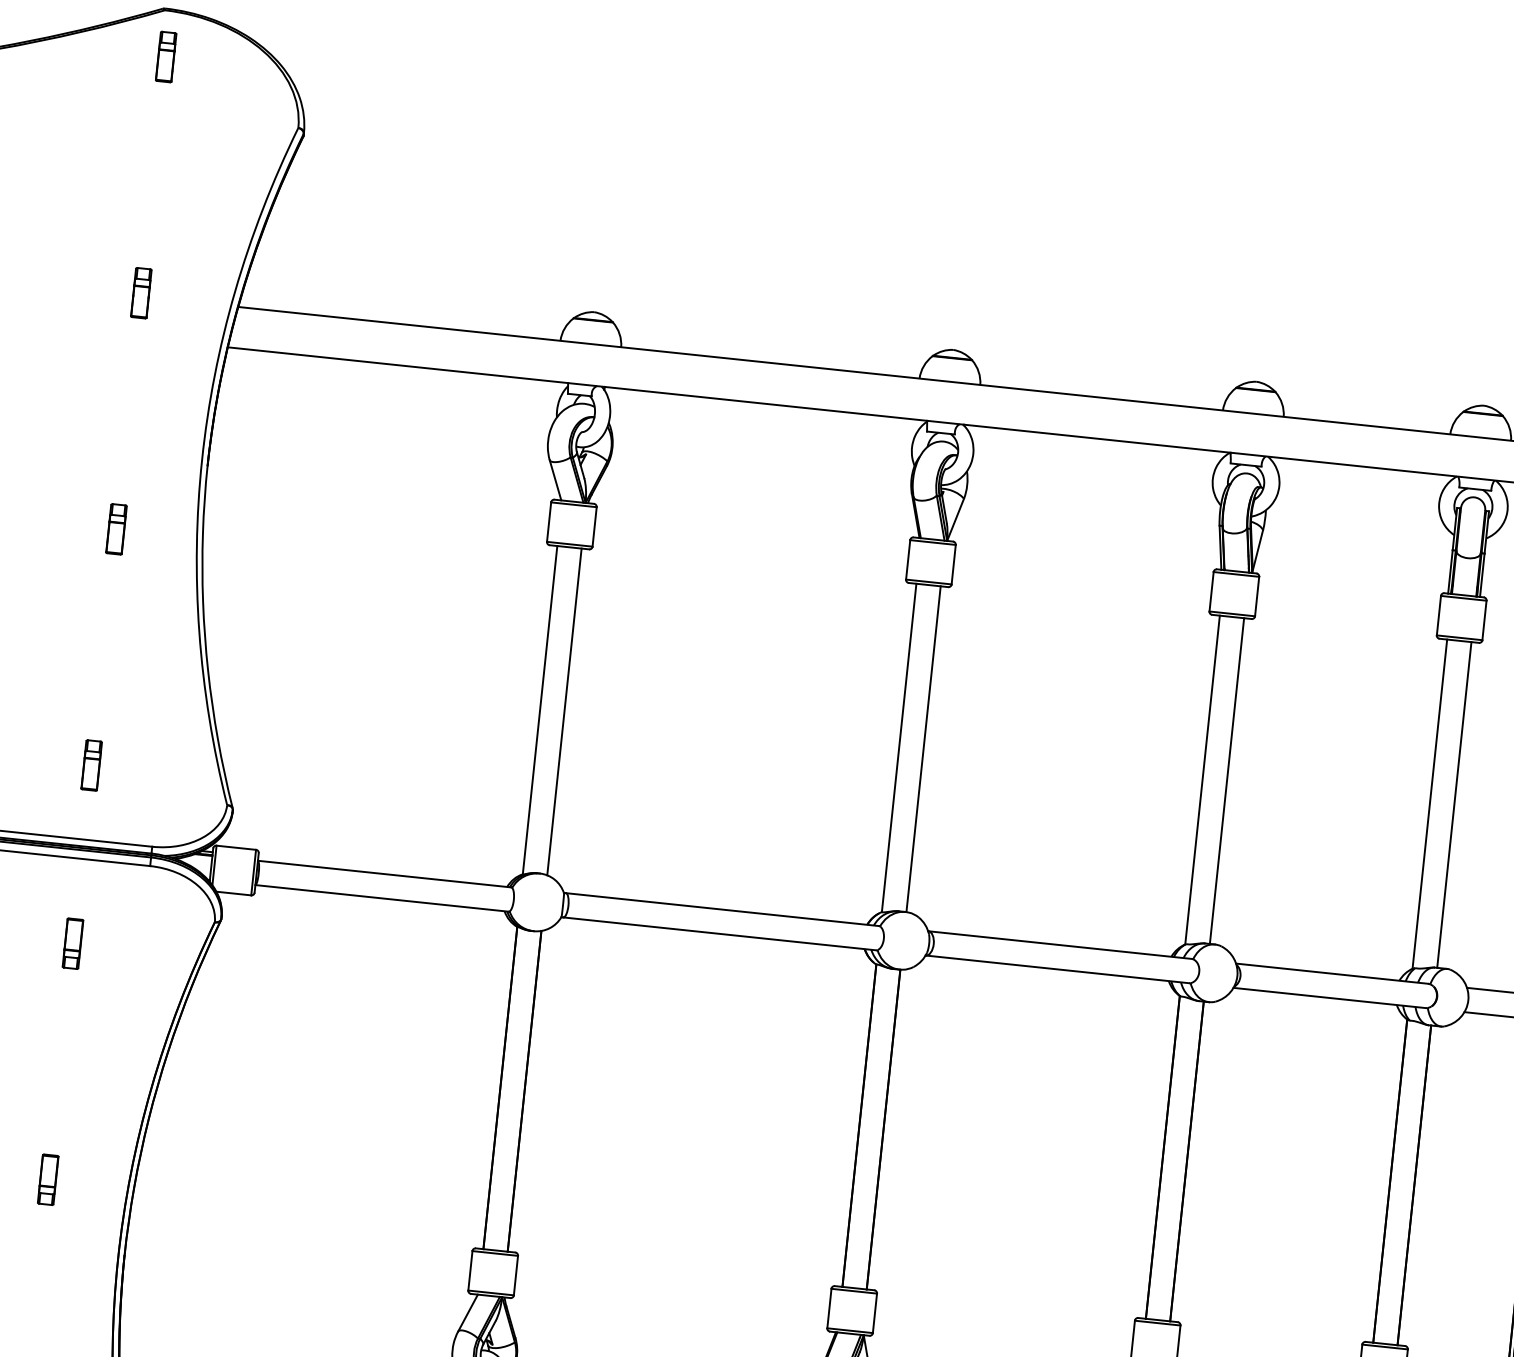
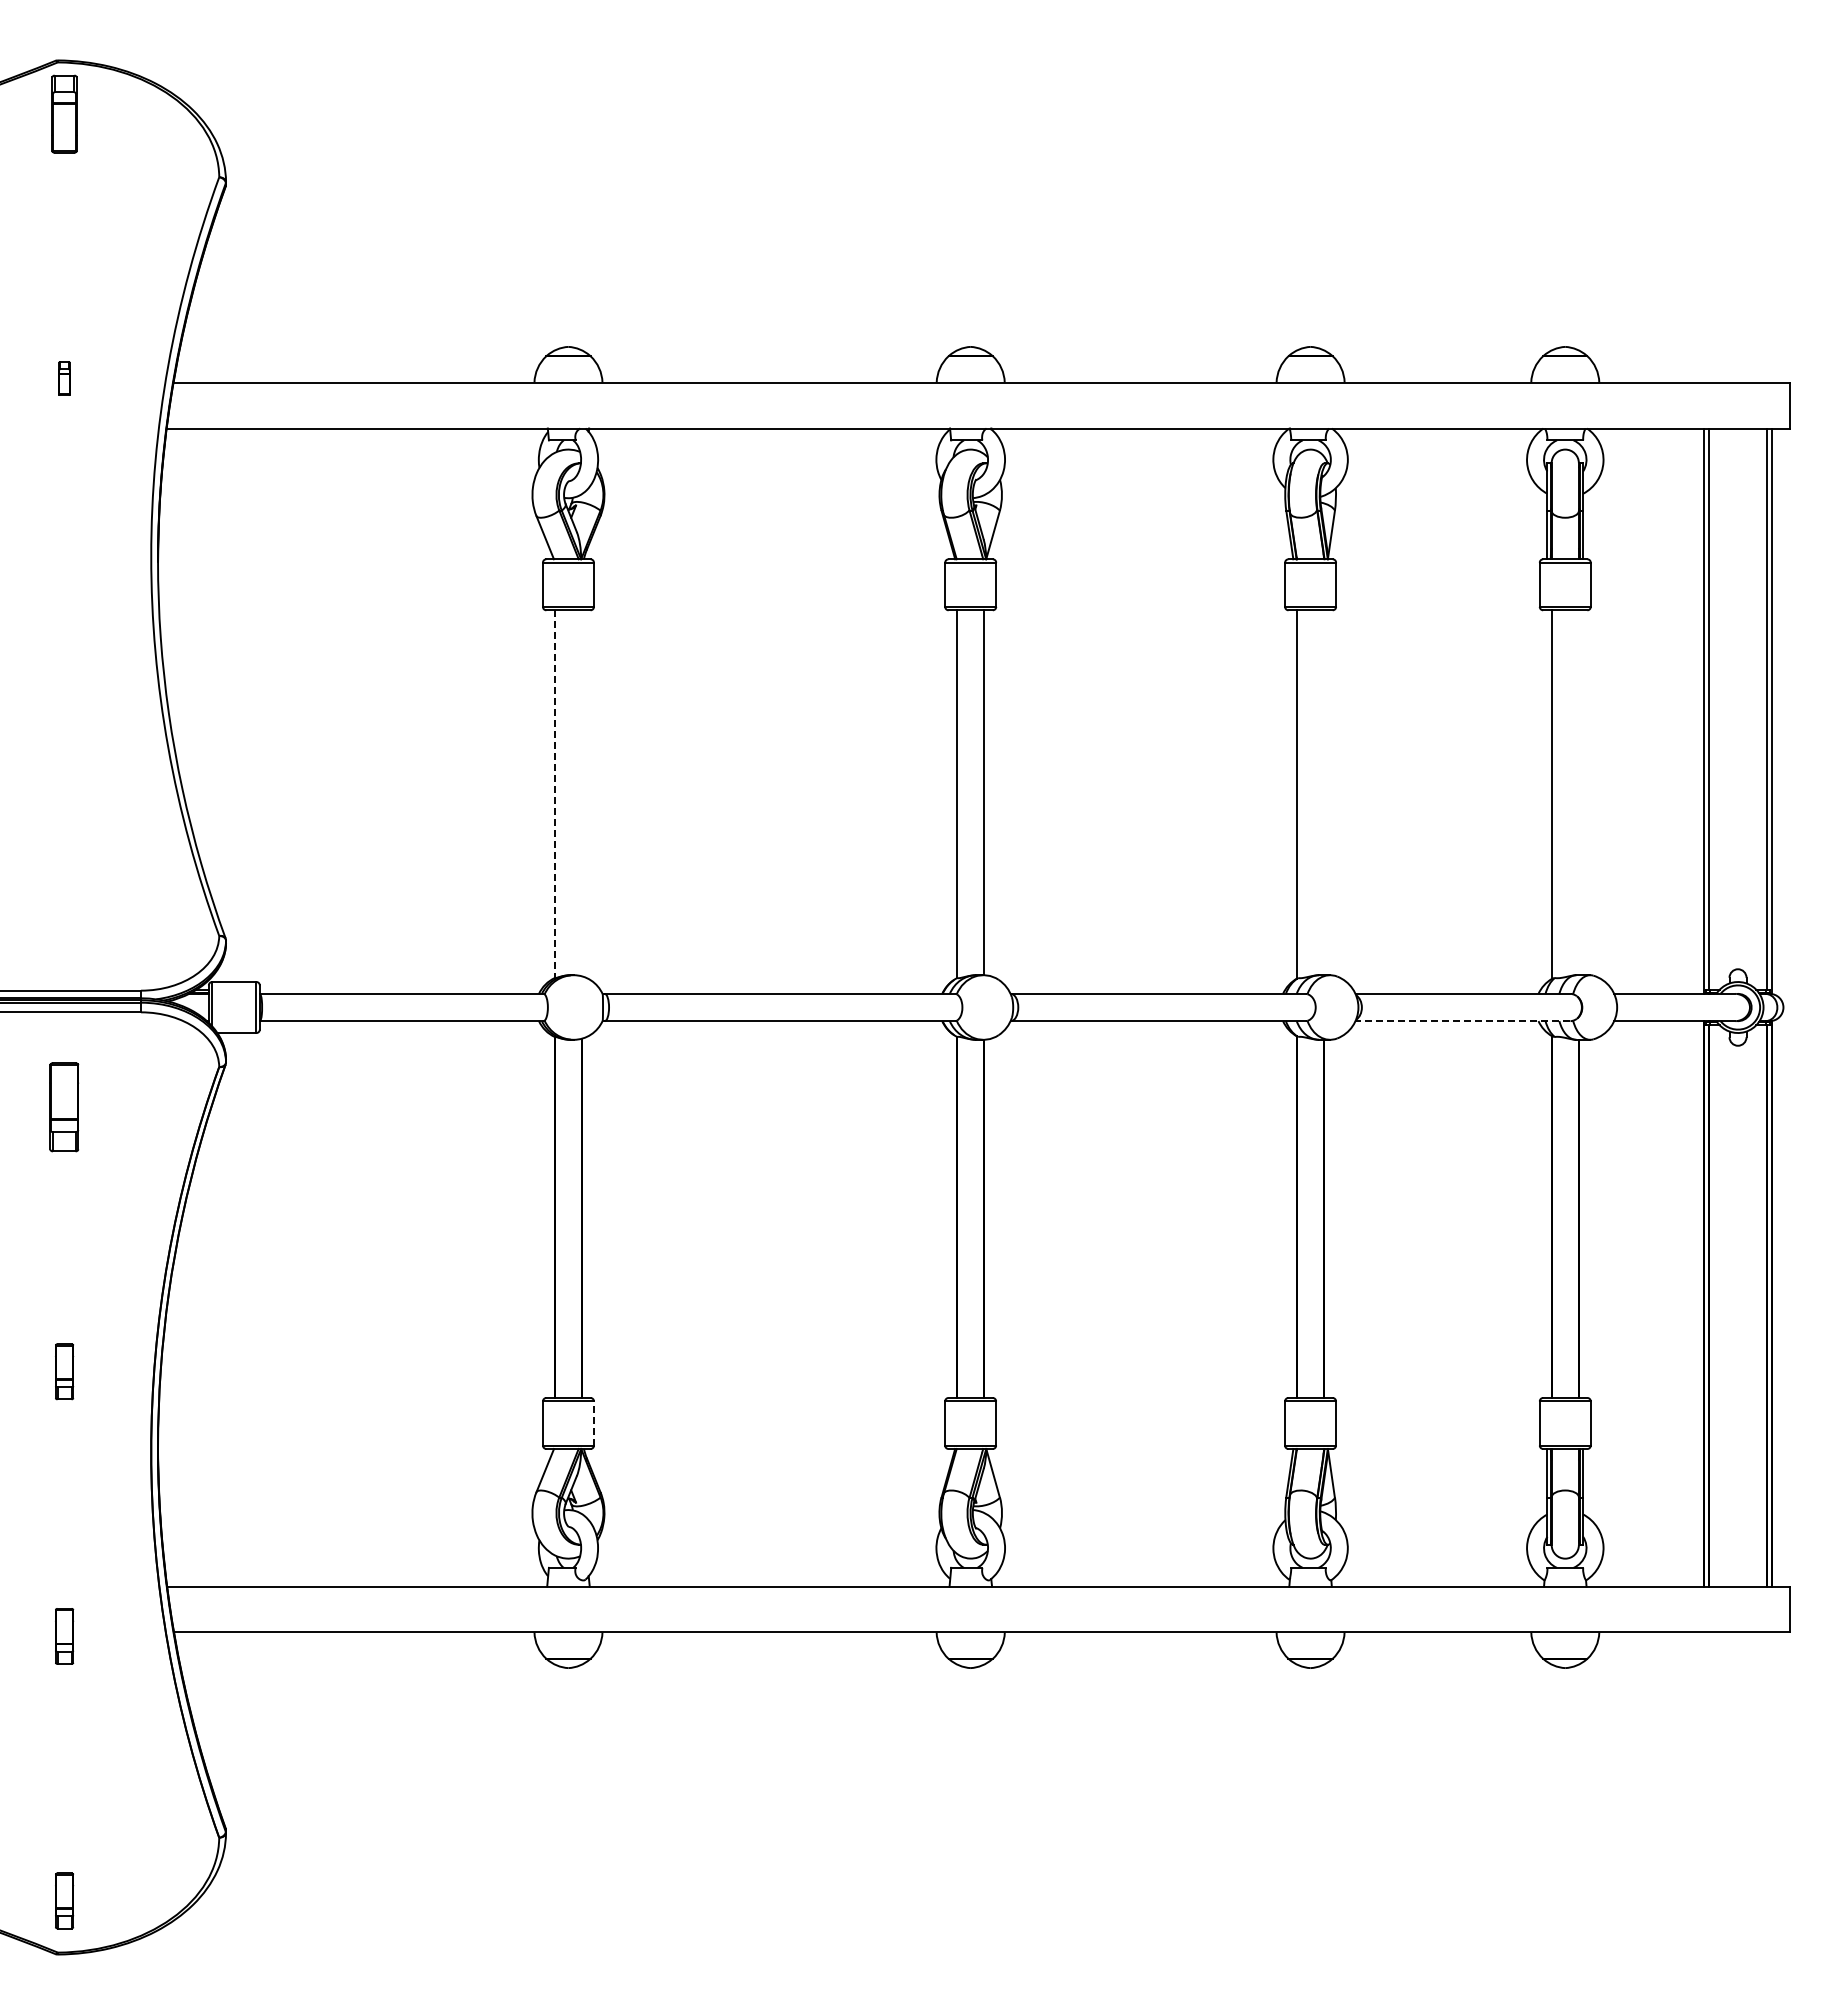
part: (166, 56) -> (64, 113), size x1.4
part: (141, 293) -> (64, 378), size x0.6
part: (116, 528) -> (64, 642), removed
line: (539, 710) -> (554, 794), solid -> dashed
line: (564, 712) -> (582, 793), removed
part: (91, 765) -> (64, 907), removed
line: (1227, 780) -> (1324, 792), removed
line: (1454, 804) -> (1578, 792), removed
part: (72, 943) -> (64, 1107), size x1.6
line: (1328, 998) -> (1462, 1021), solid -> dashed
line: (515, 1274) -> (593, 1422), solid -> dashed

